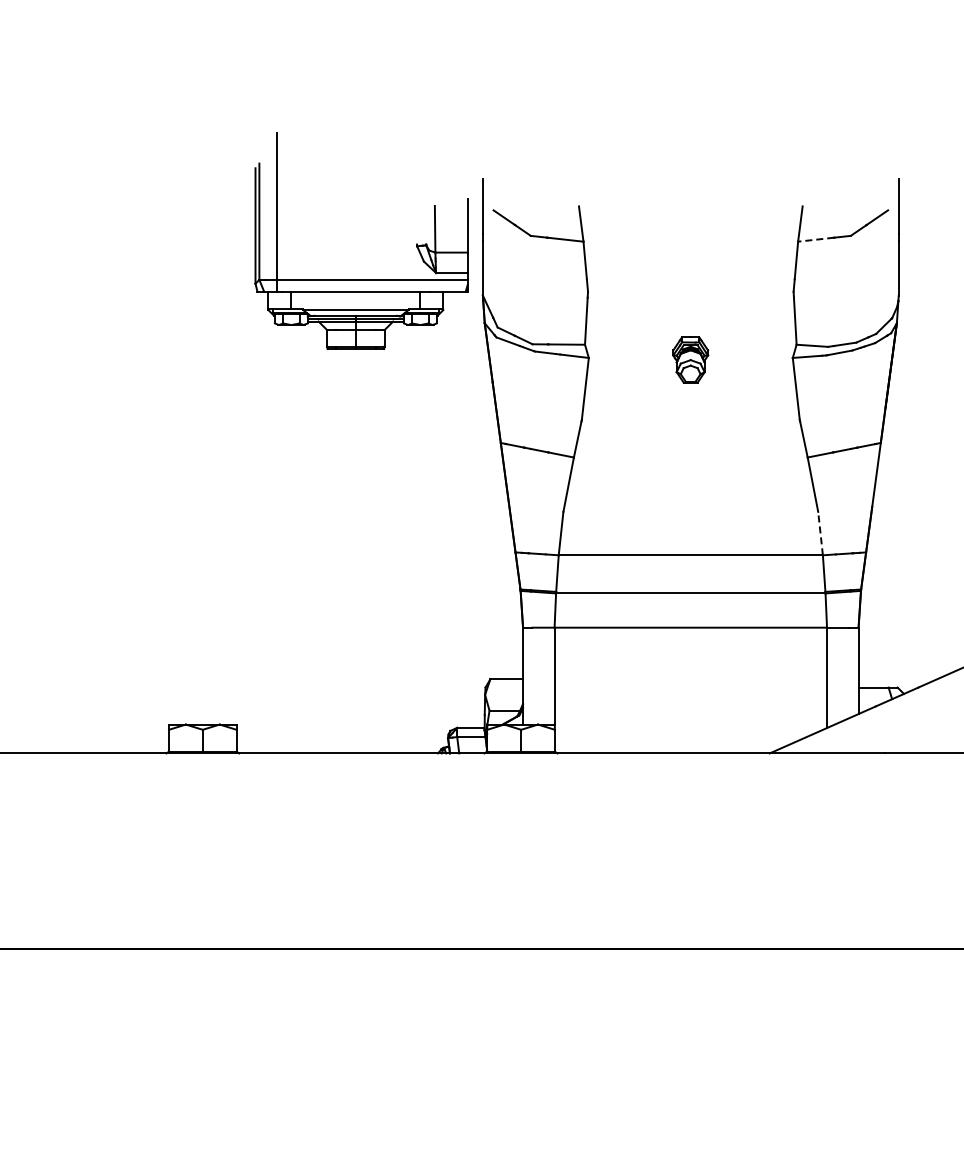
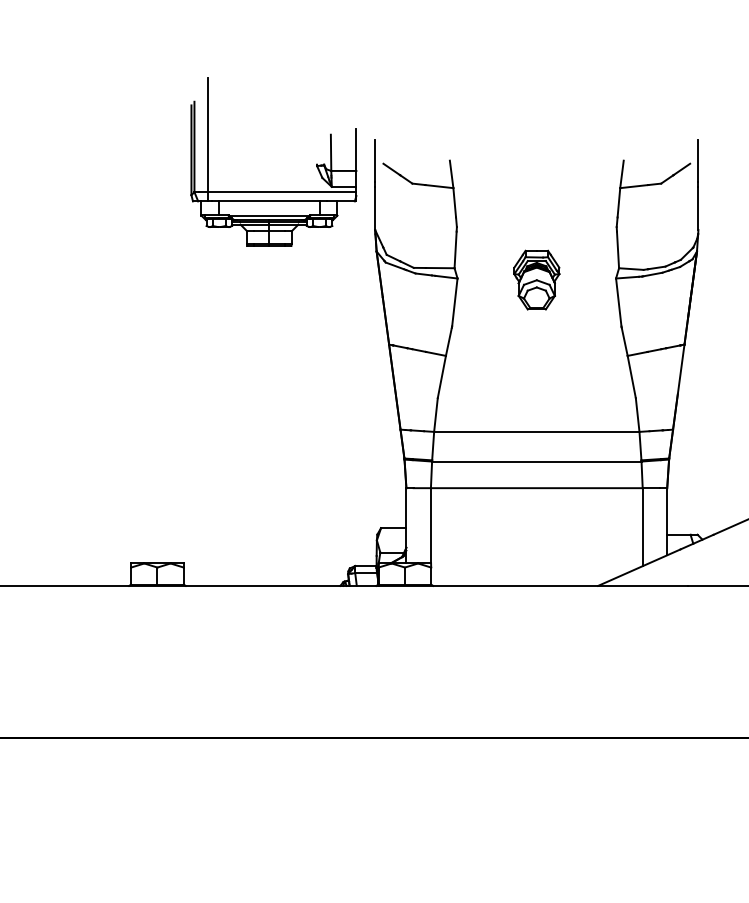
line: (815, 239) -> (633, 186), dashed -> solid
part: (361, 279) -> (273, 191), moved
part: (690, 359) -> (536, 279), size x1.67
line: (820, 533) -> (637, 414), dashed -> solid

